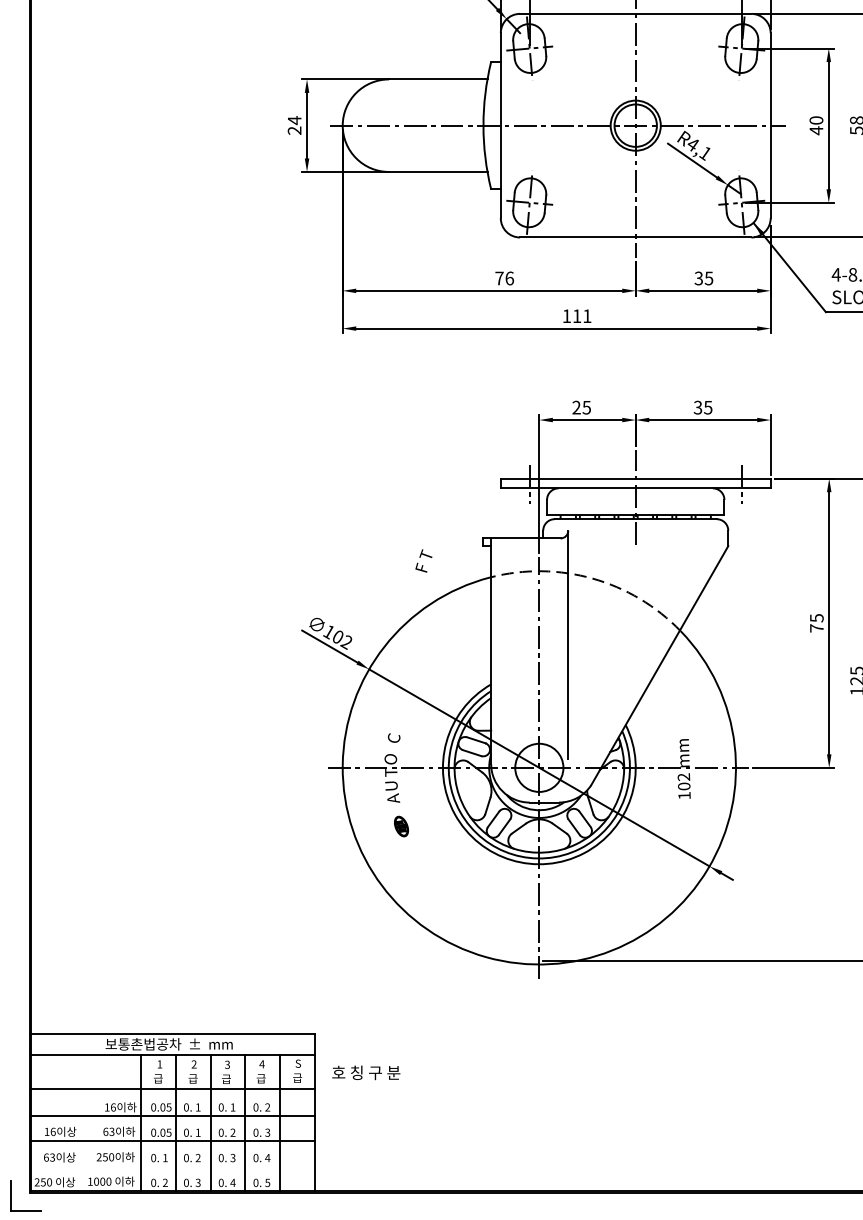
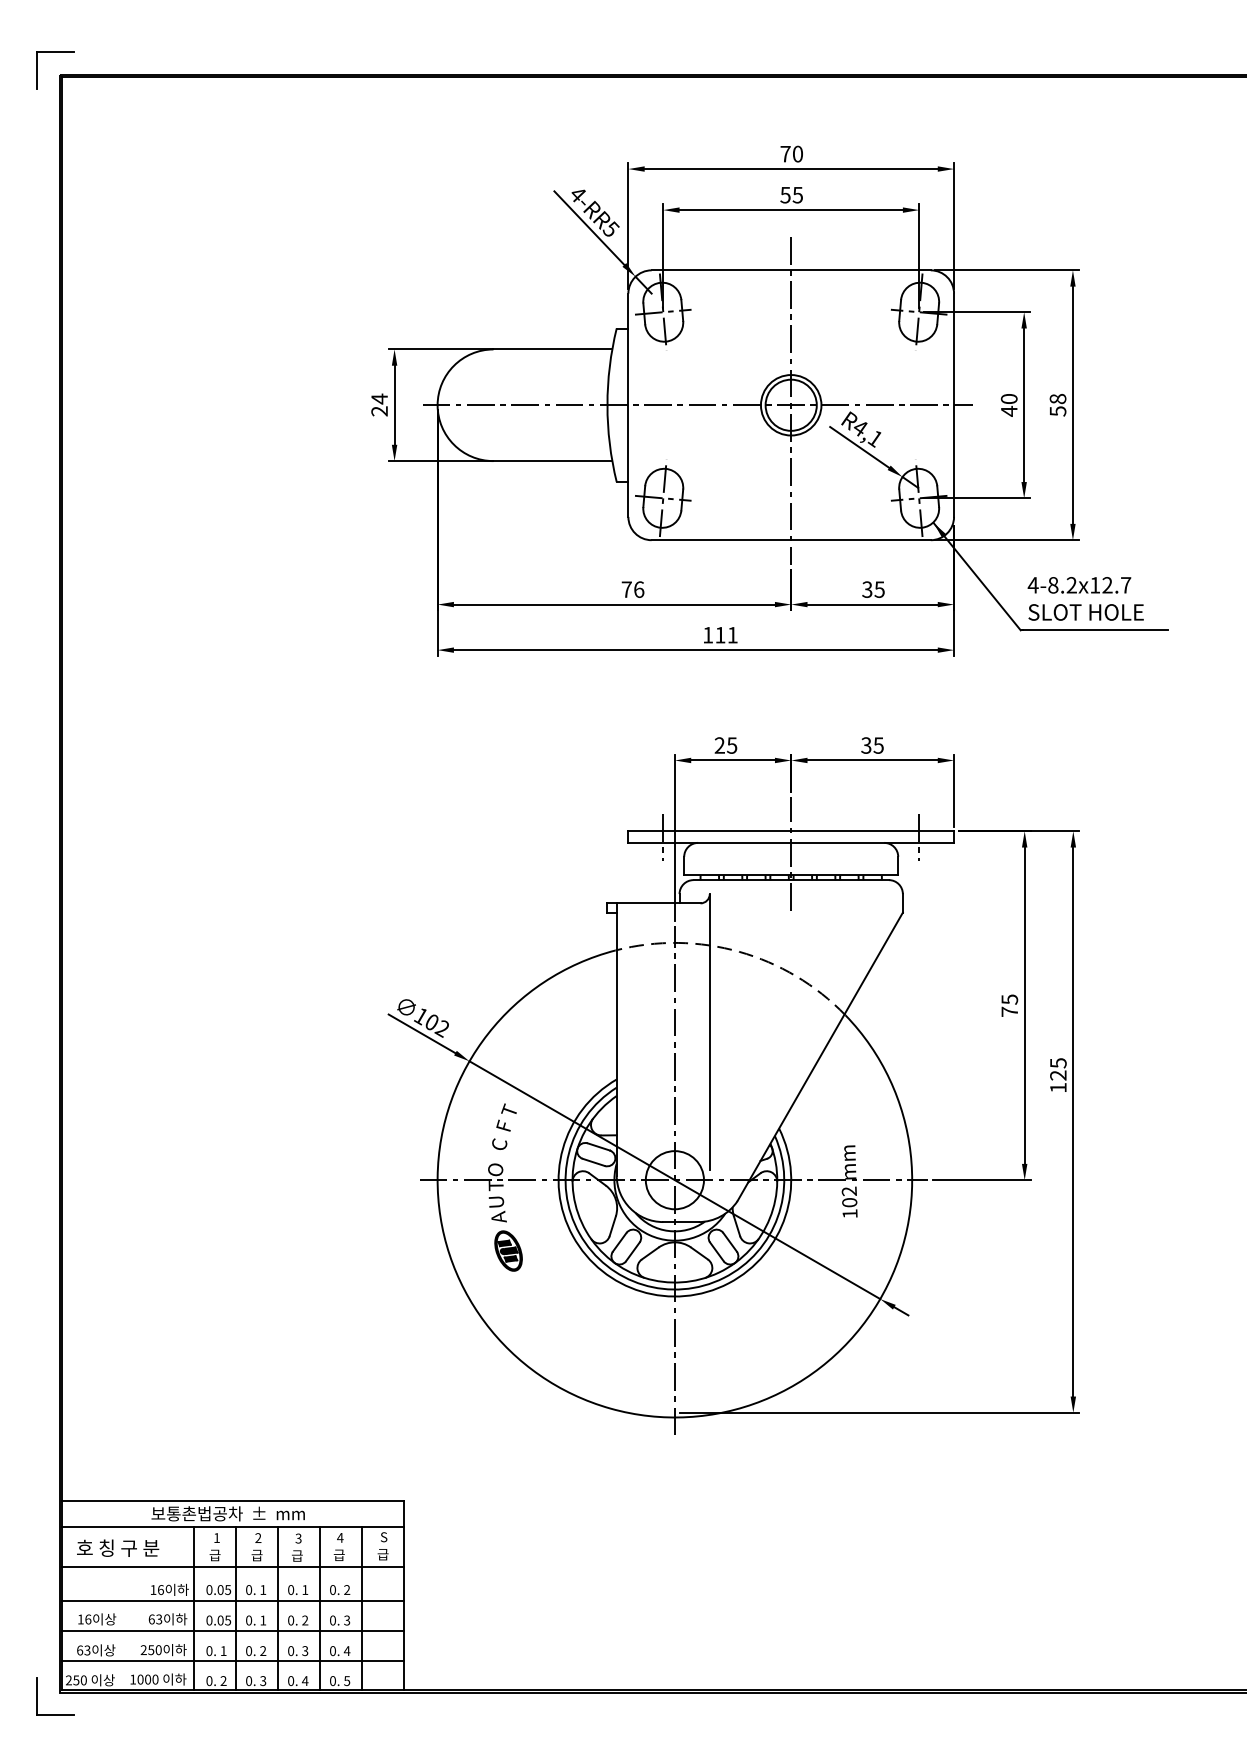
text: (423, 560) -> (506, 1117), moved
part: (401, 826) -> (508, 1250), size x1.67
text: (366, 1072) -> (118, 1547), moved
line: (172, 1165) -> (232, 1660), added

